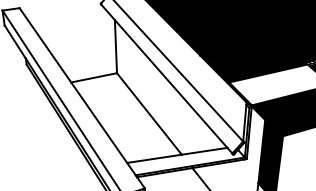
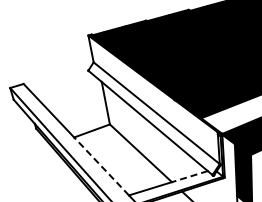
line: (99, 122) -> (101, 166), solid -> dashed
line: (204, 151) -> (189, 176), solid -> dashed

